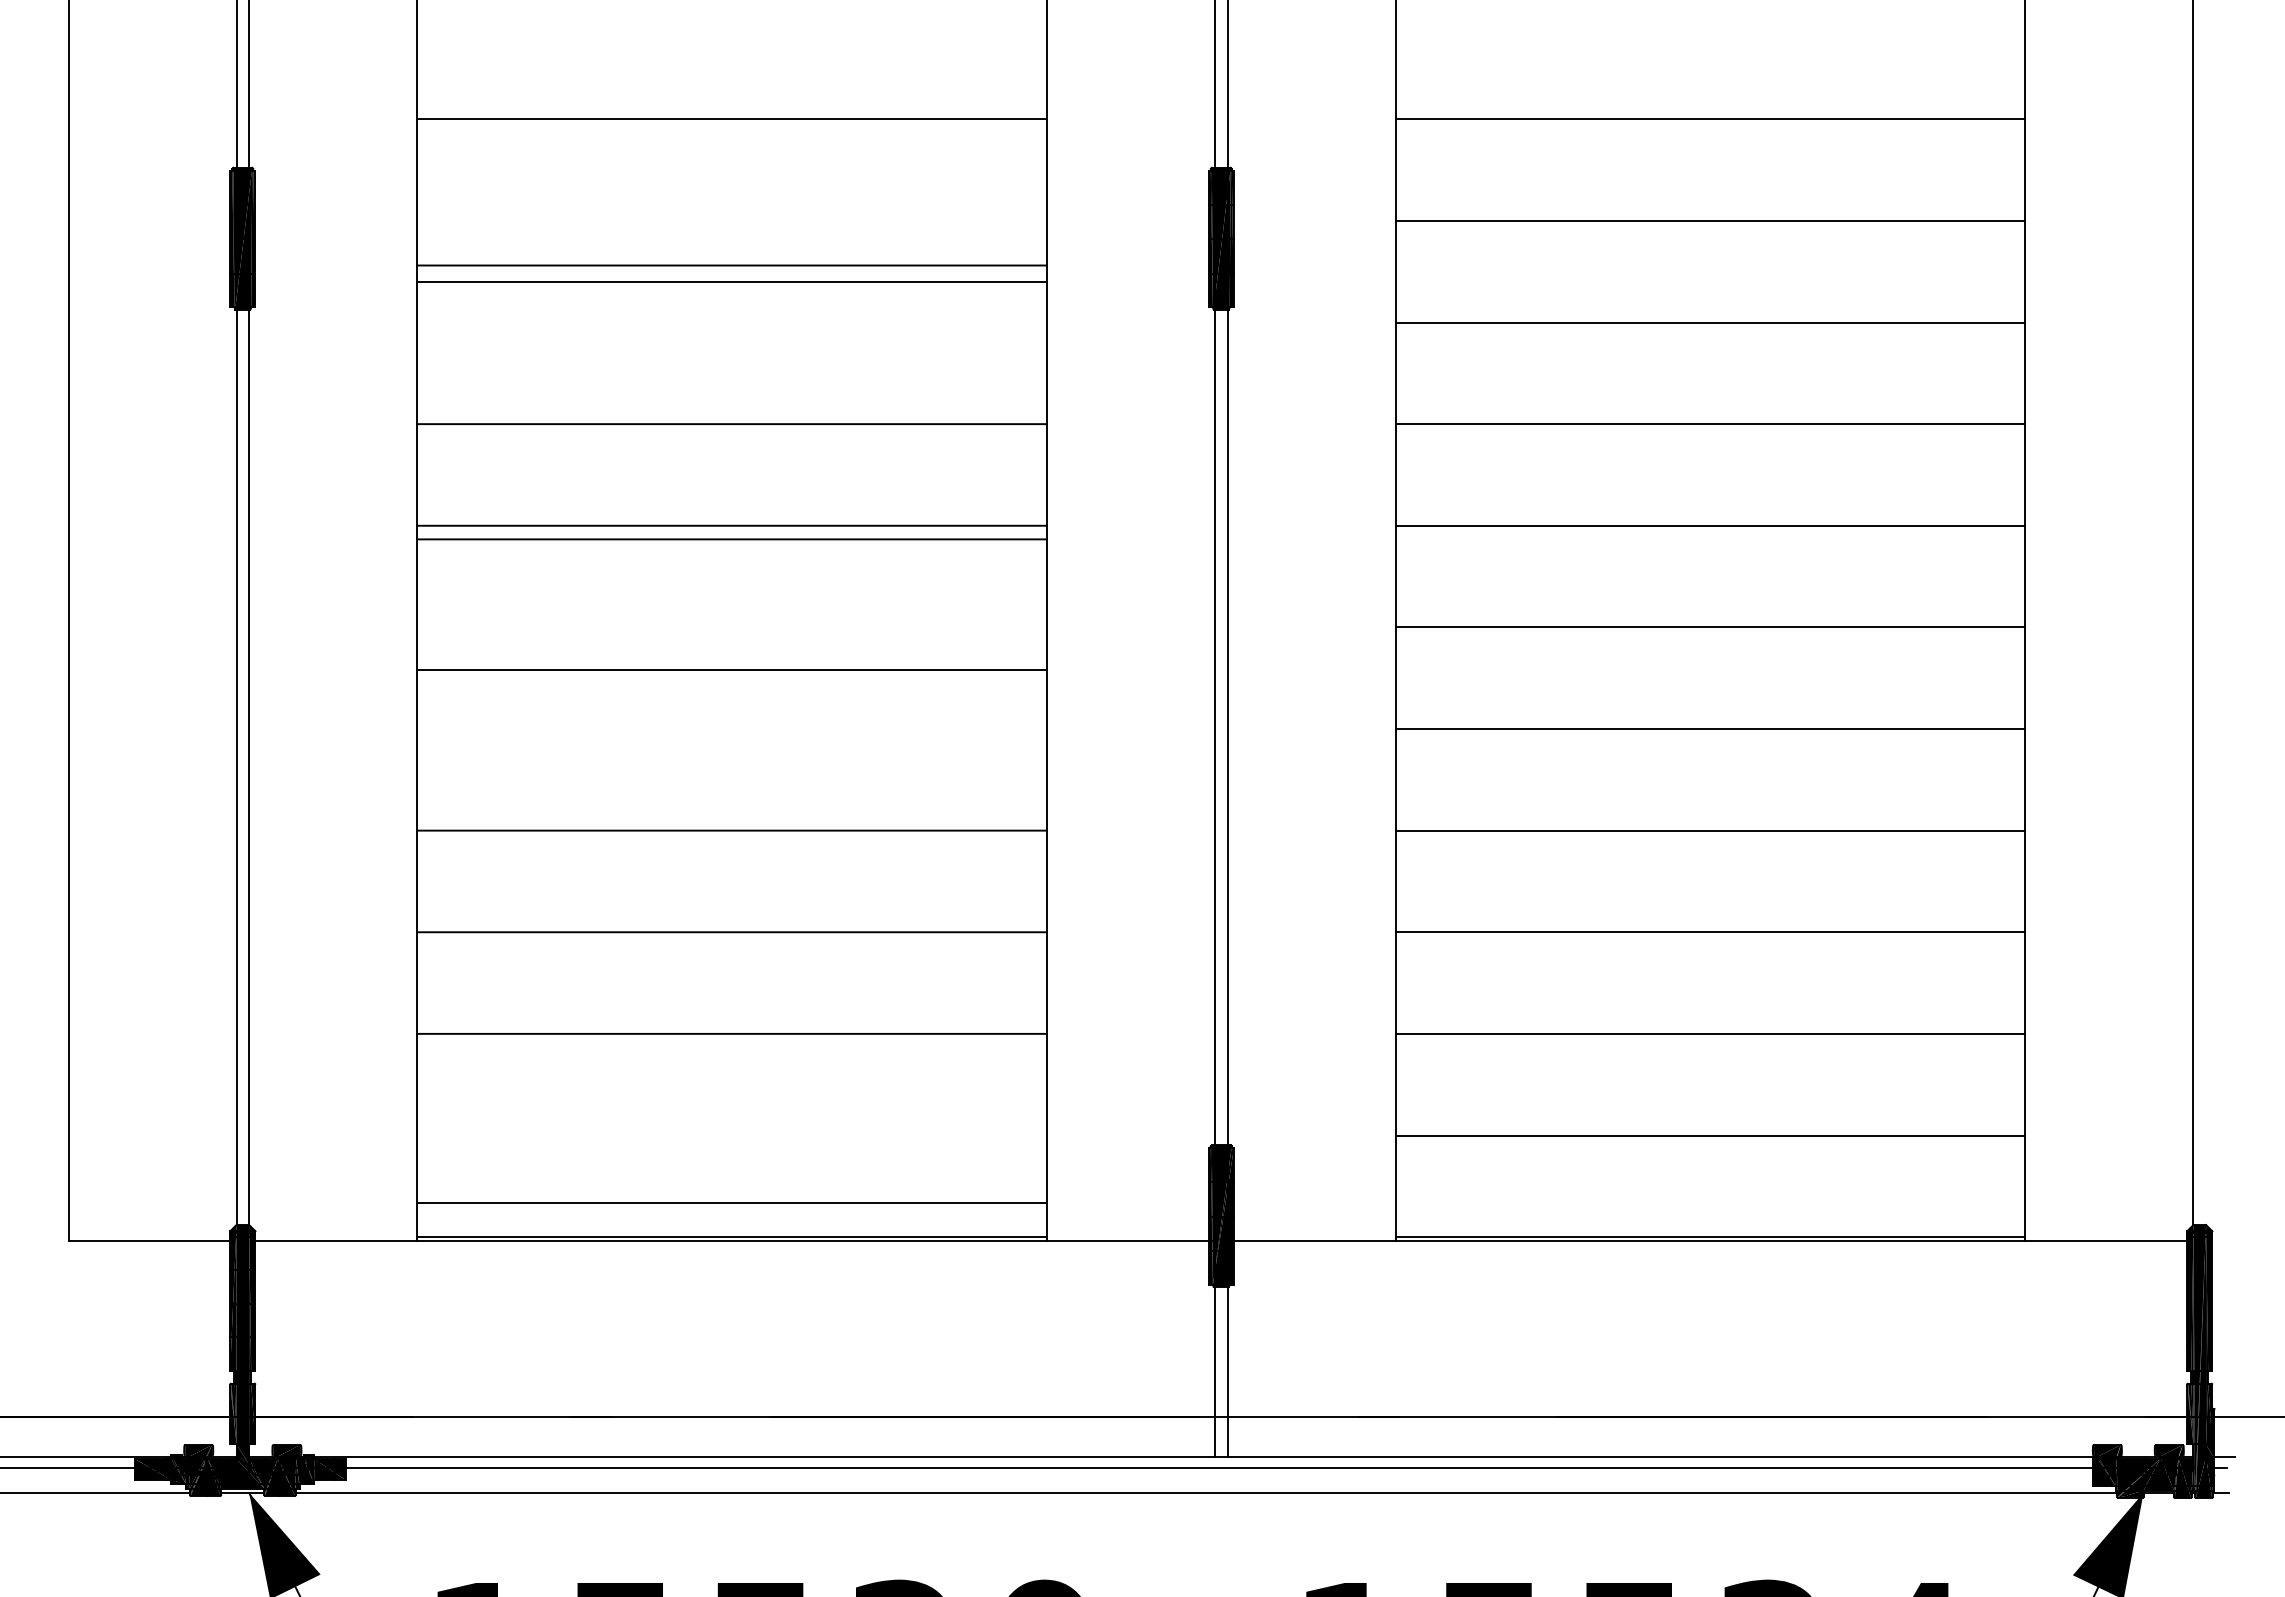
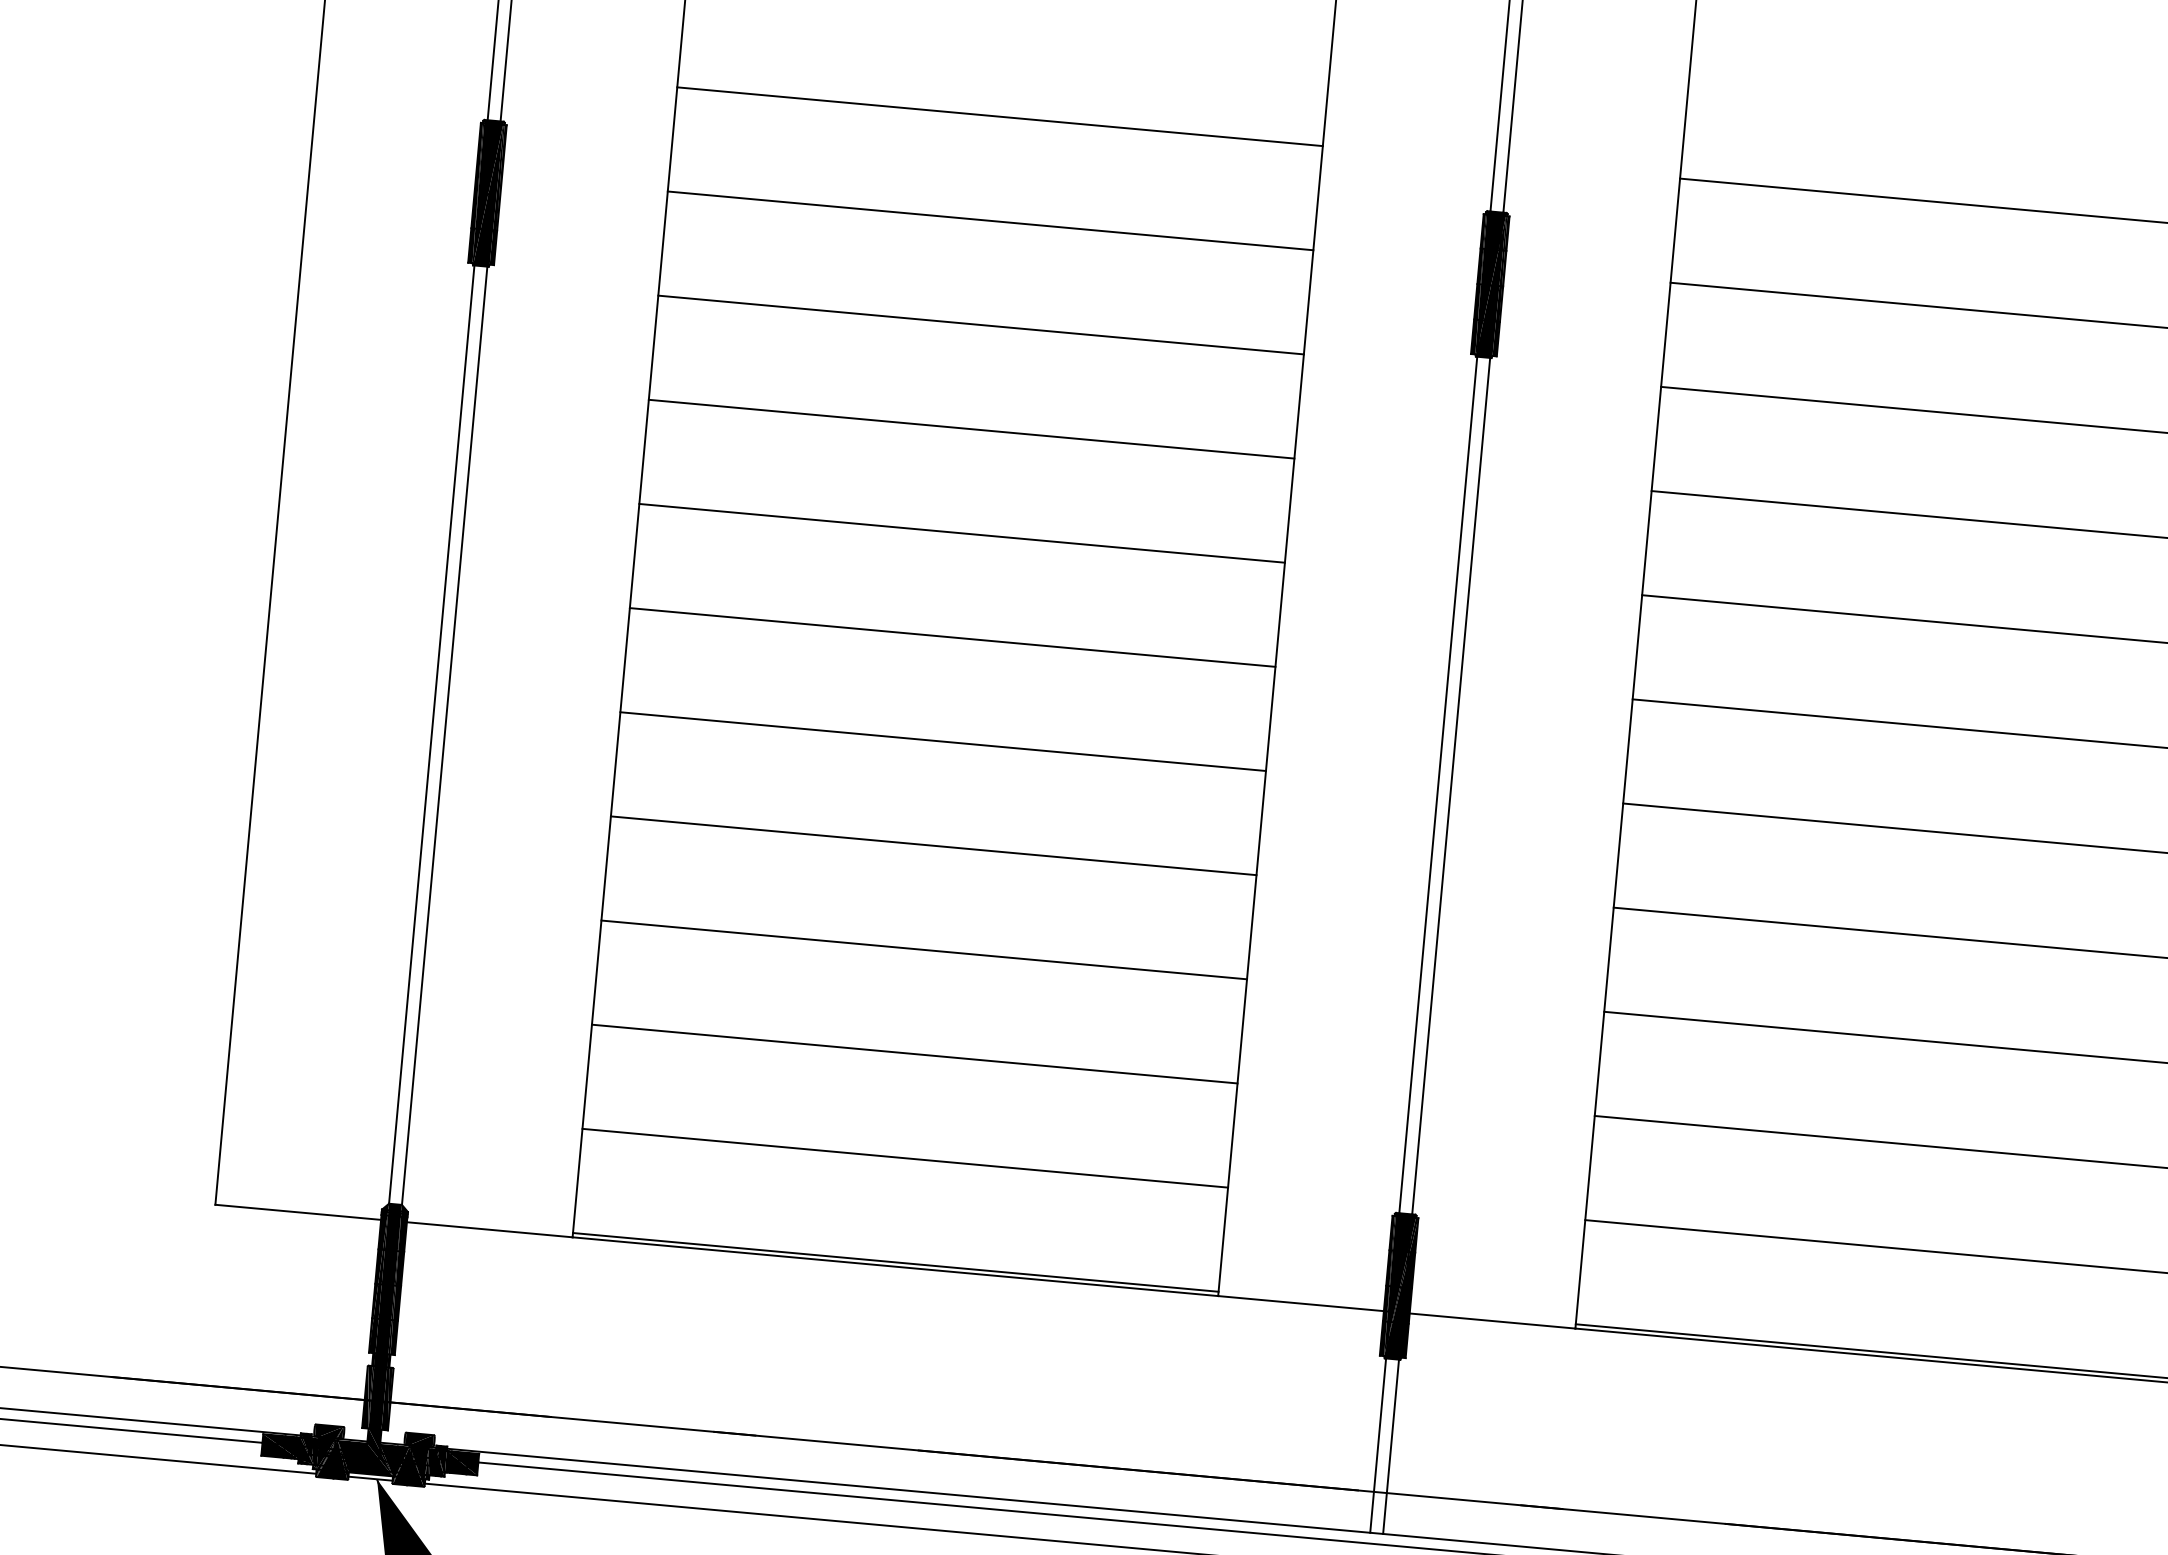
line: (732, 265) -> (981, 325), moved
line: (732, 281) -> (991, 220), moved
line: (732, 539) -> (953, 637), moved
line: (732, 670) -> (943, 742), moved
line: (732, 1202) -> (905, 1158), moved

